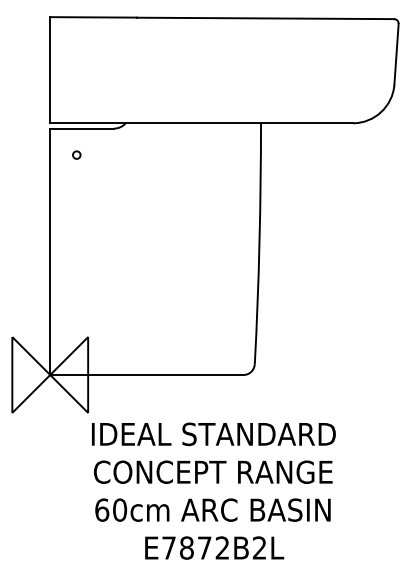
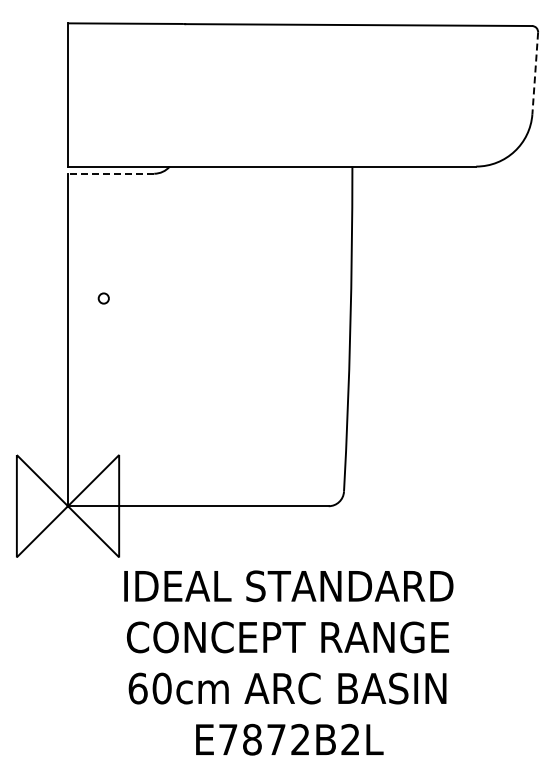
line: (396, 54) -> (535, 73), solid -> dashed
line: (81, 128) -> (110, 173), solid -> dashed
circle: (76, 155) -> (103, 298), moved

